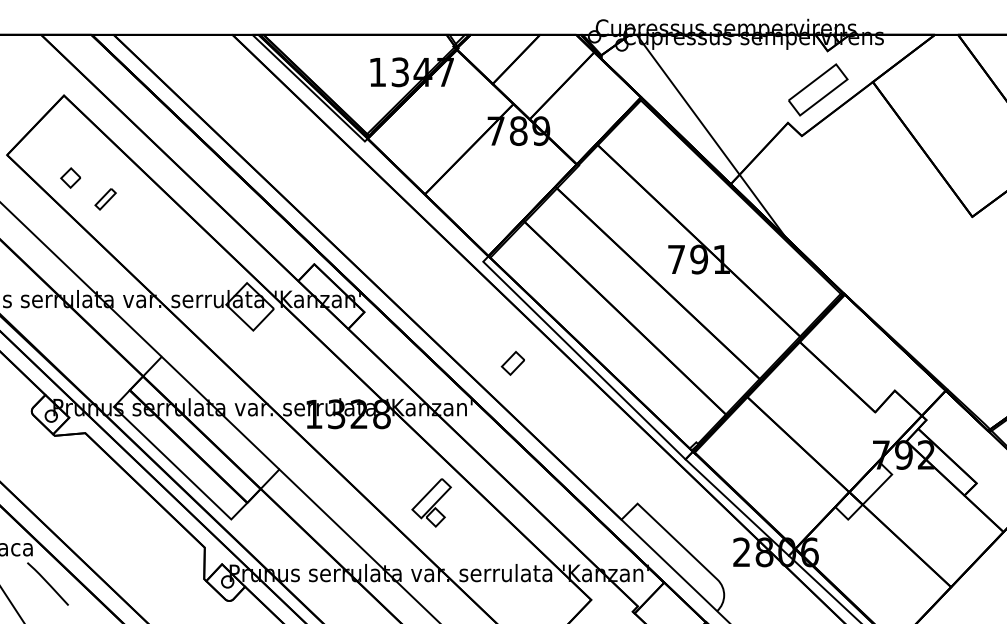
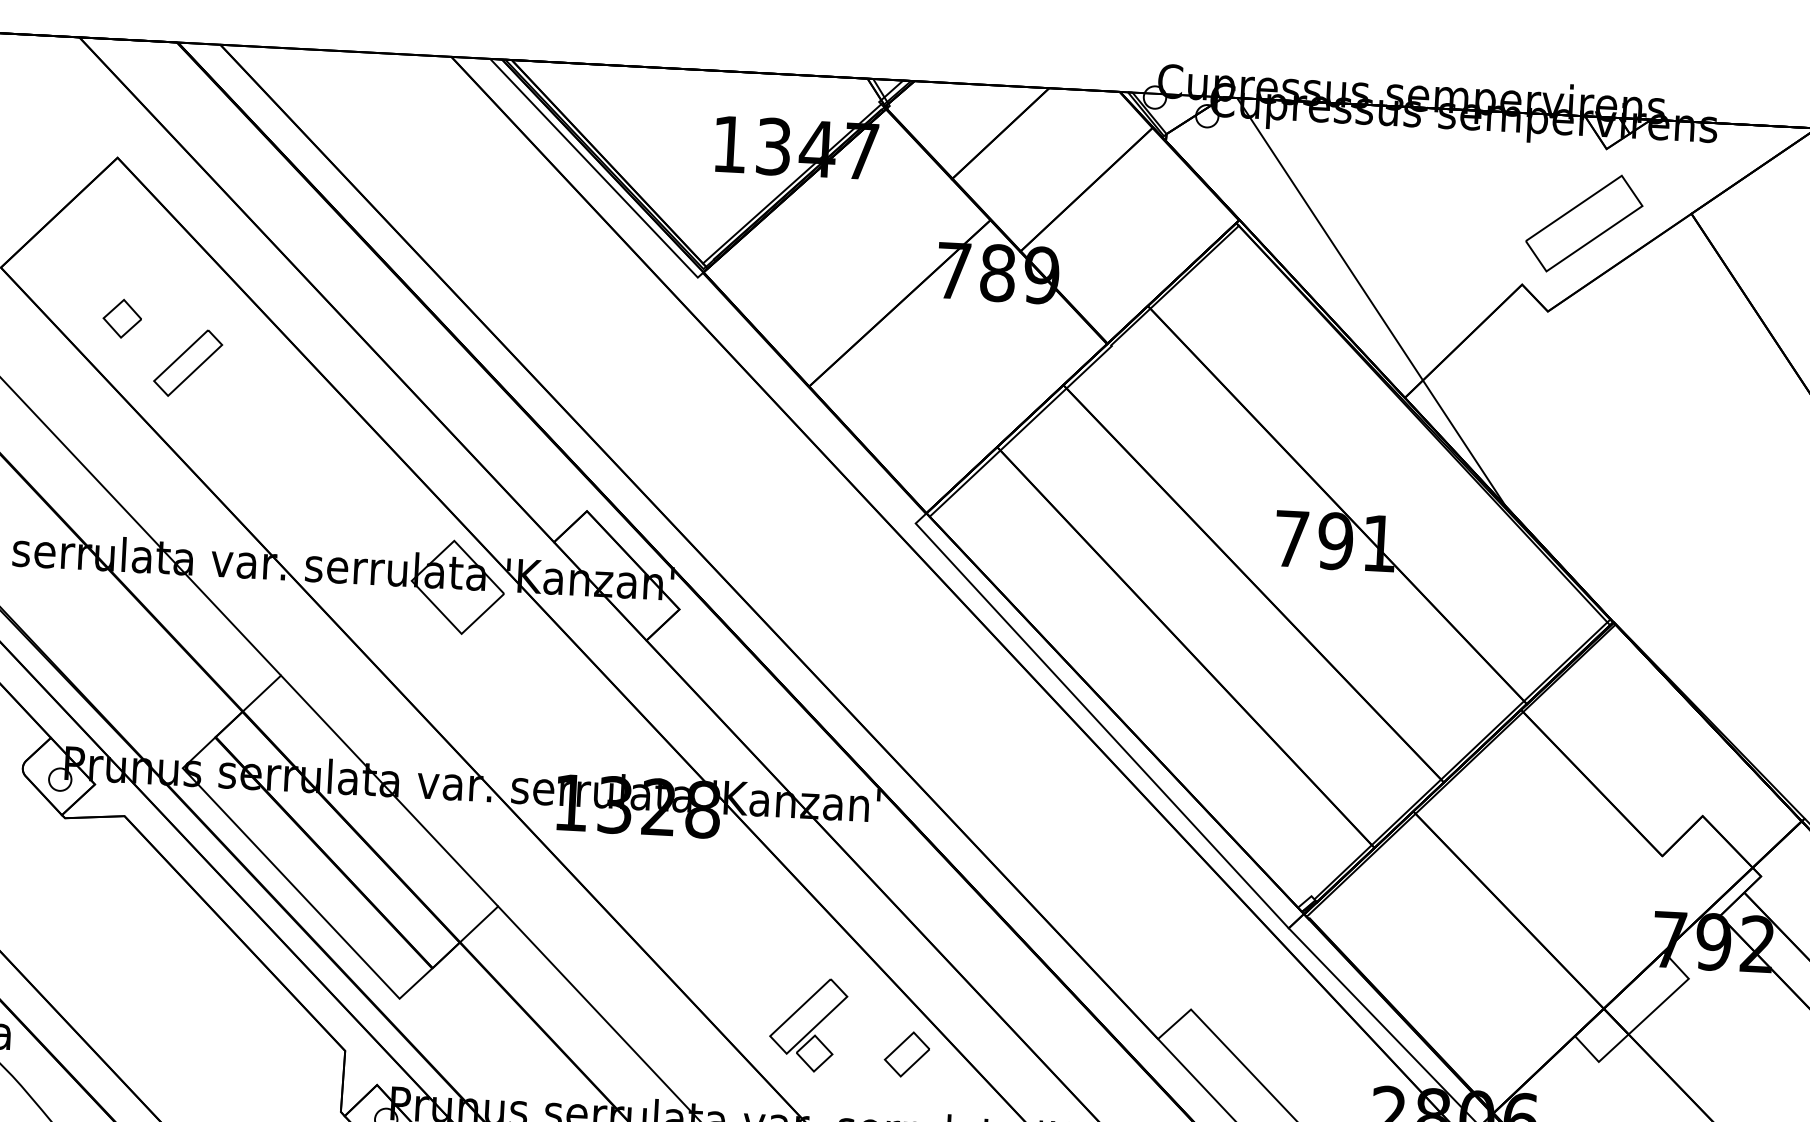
part: (105, 199) -> (187, 363), size x1.67
part: (512, 363) -> (905, 1054), moved
part: (431, 502) -> (808, 1024), moved

